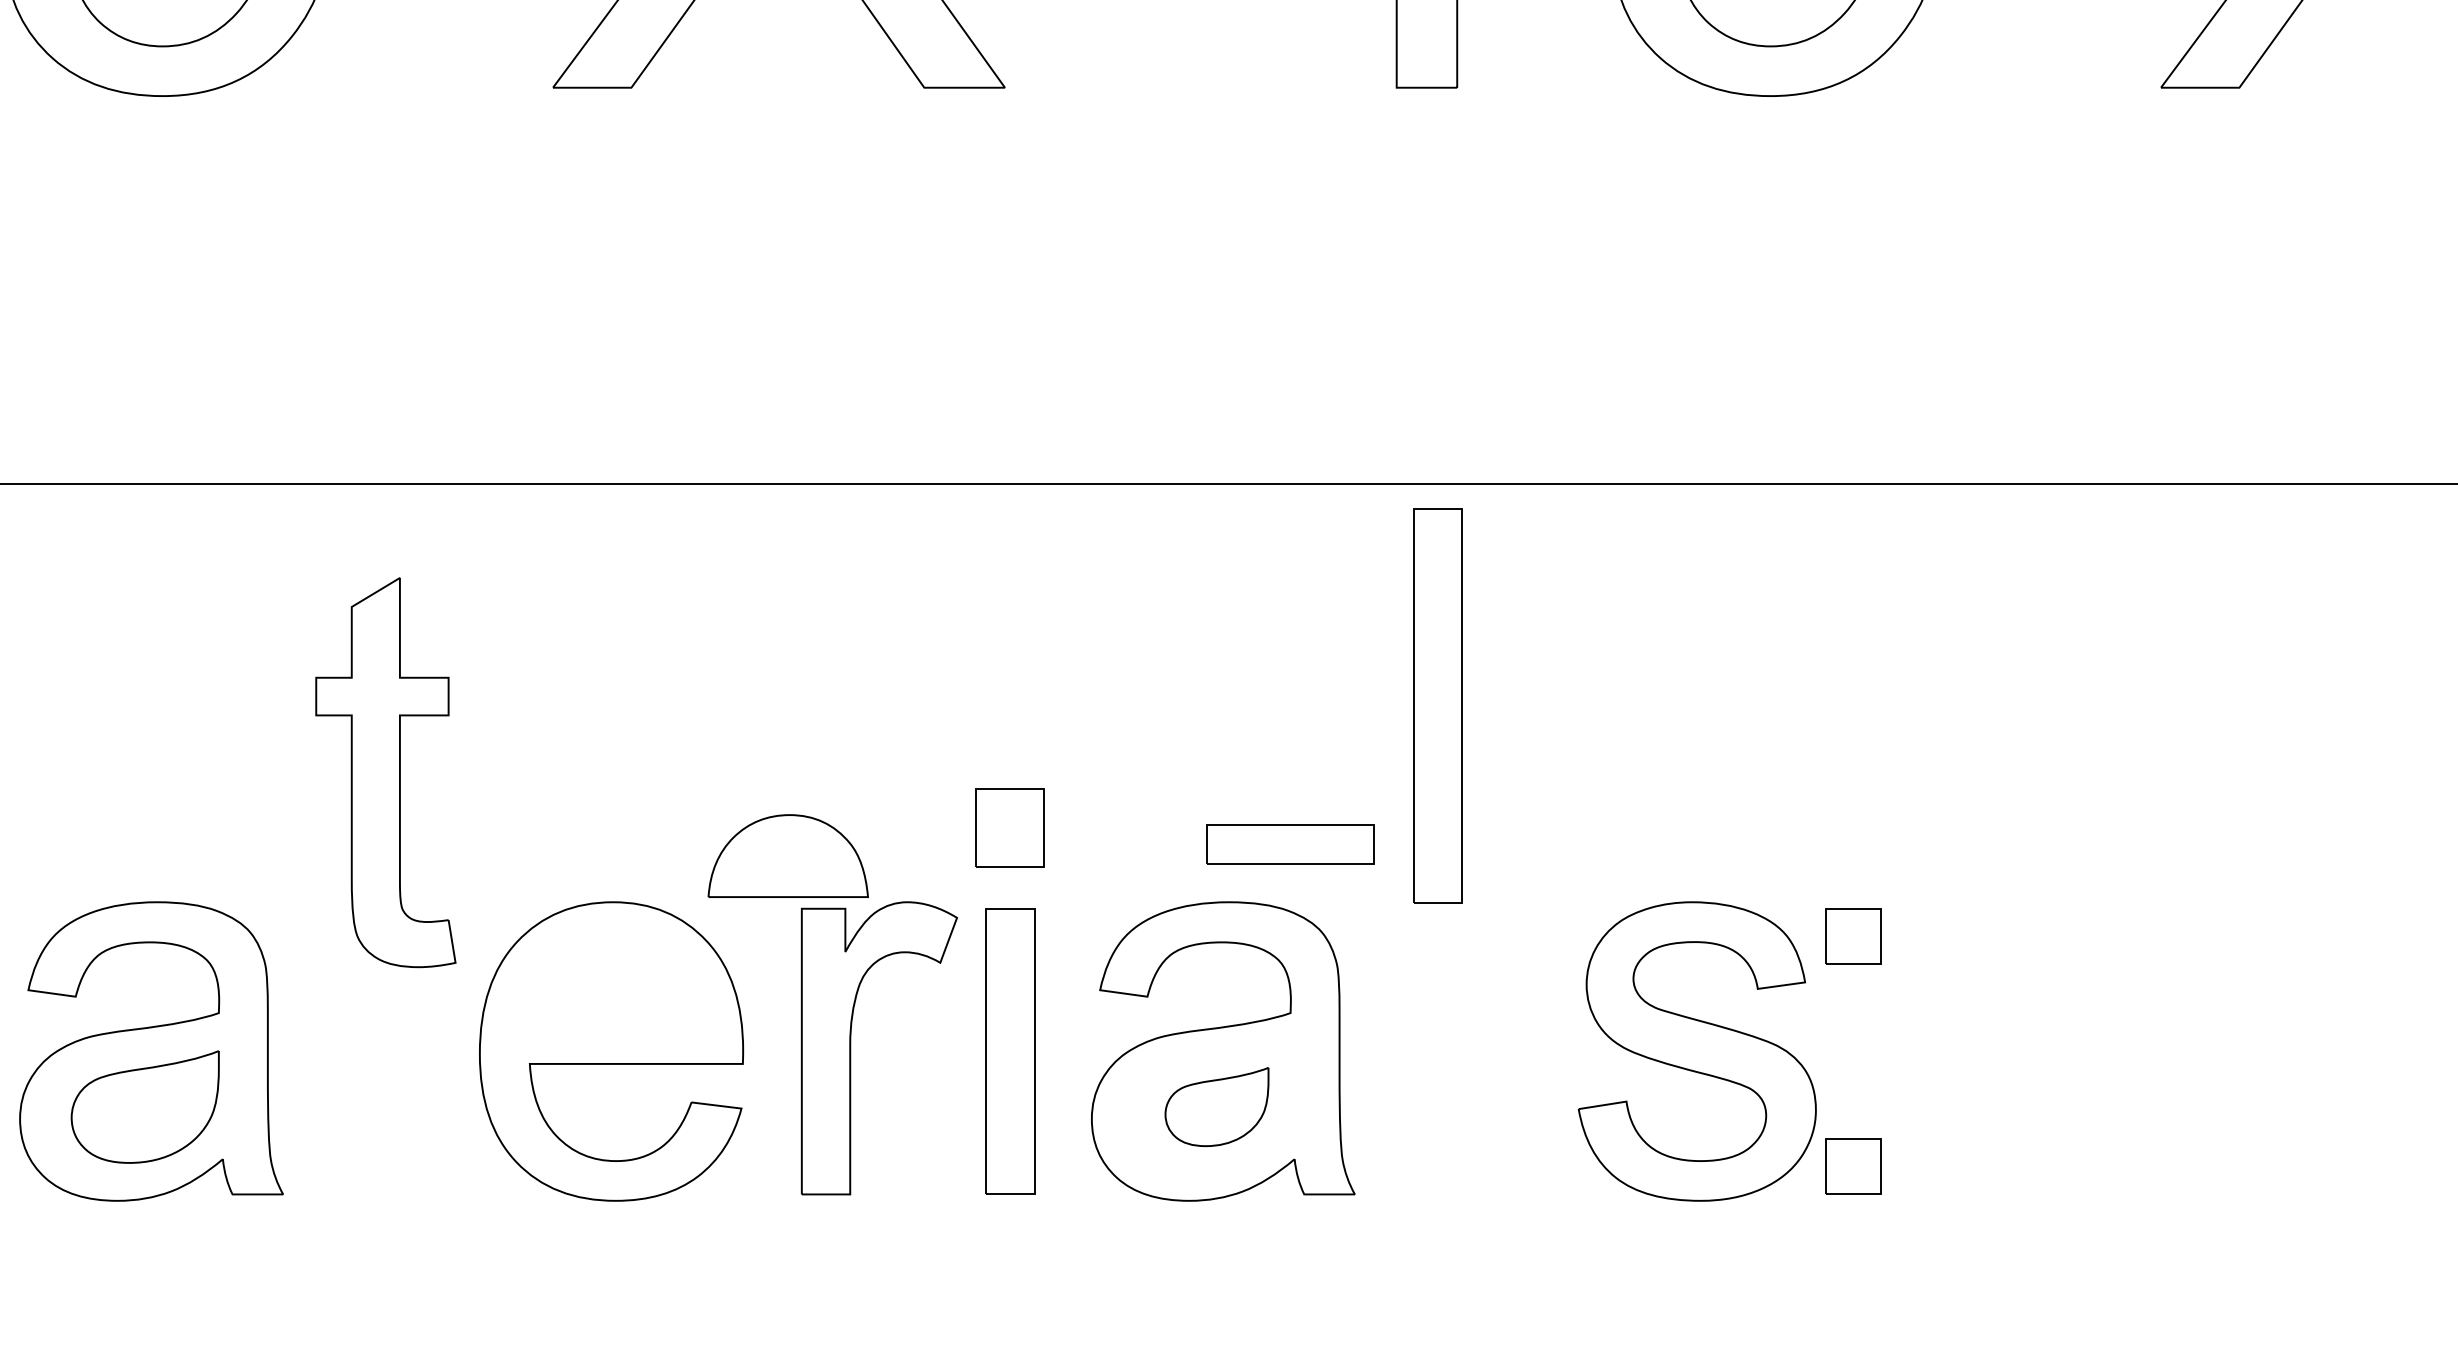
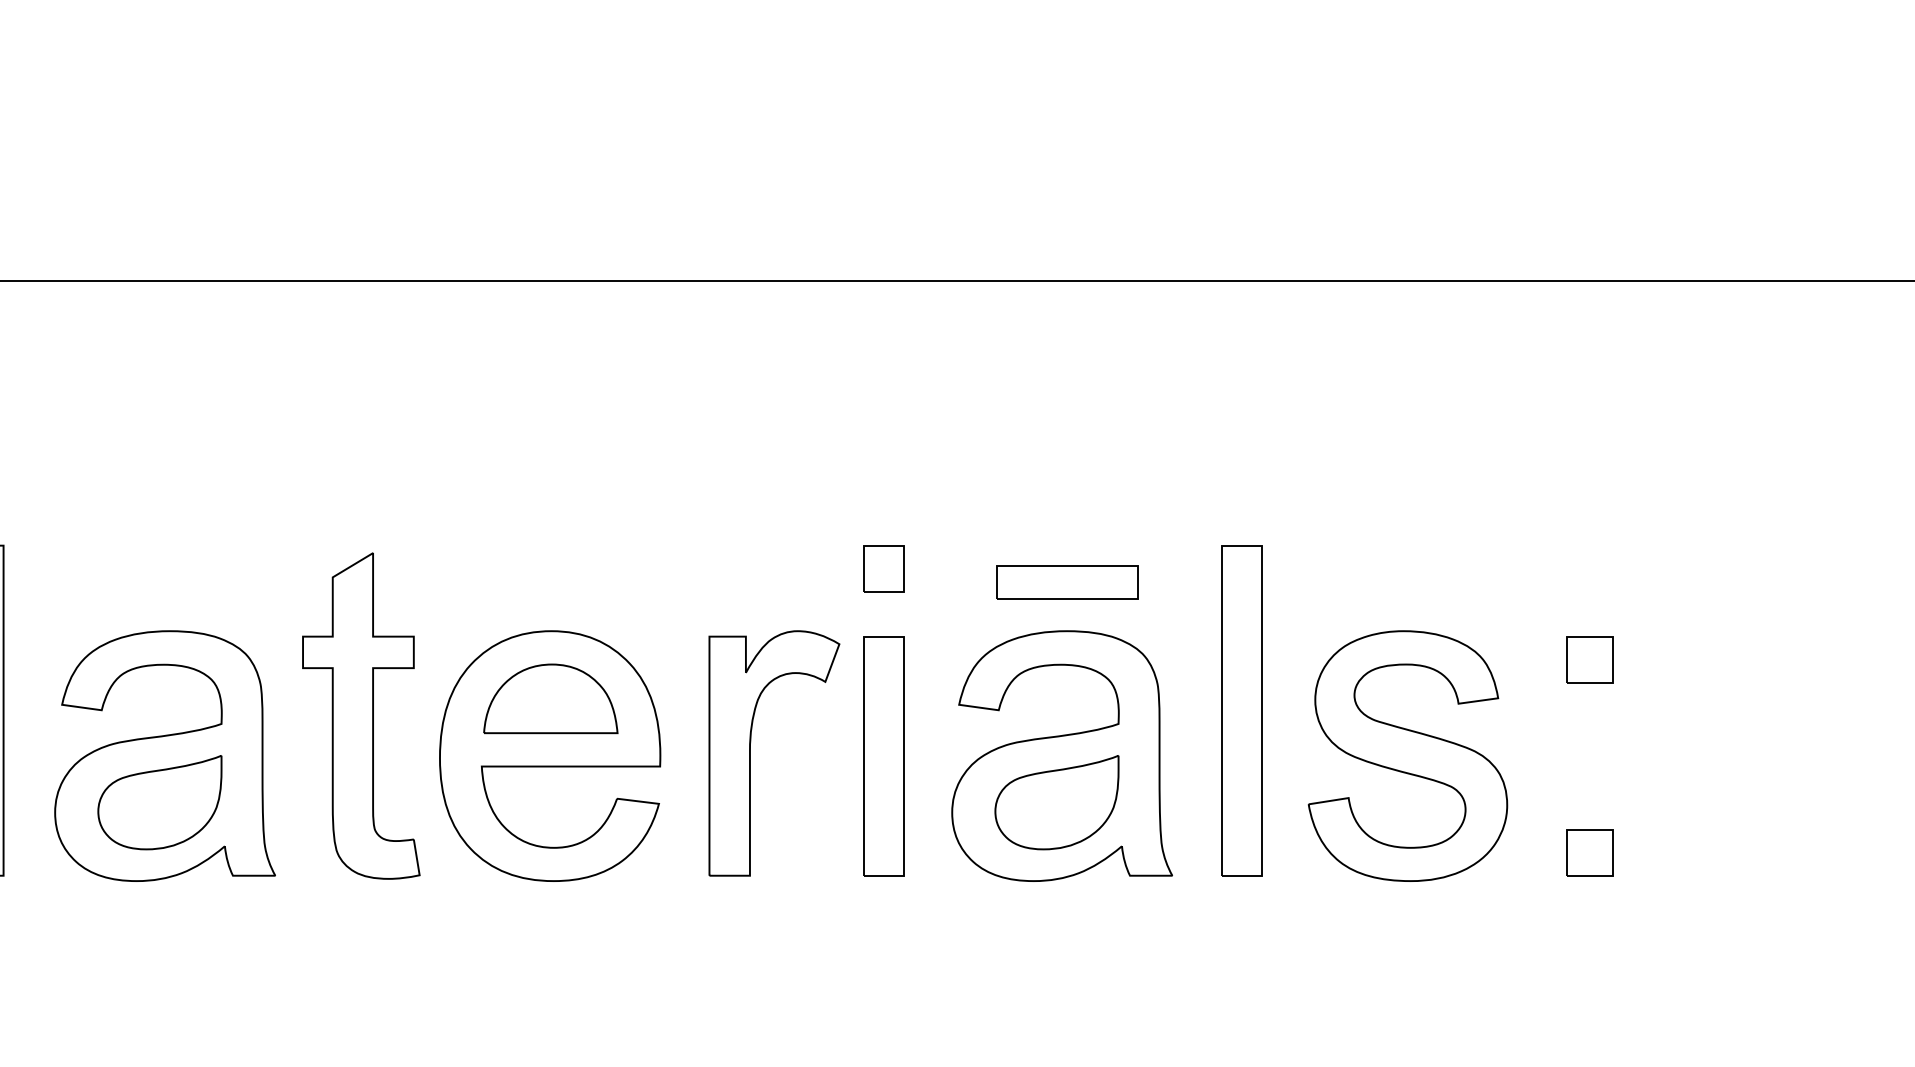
part: (1437, 705) -> (1241, 710), moved
part: (385, 772) -> (361, 715), moved
part: (1010, 827) -> (884, 568), size x0.71
part: (1290, 844) -> (1067, 582), moved
part: (787, 855) -> (550, 698), moved
part: (1696, 1051) -> (1407, 756), moved
part: (1216, 1106) -> (1056, 802), size x1.43

